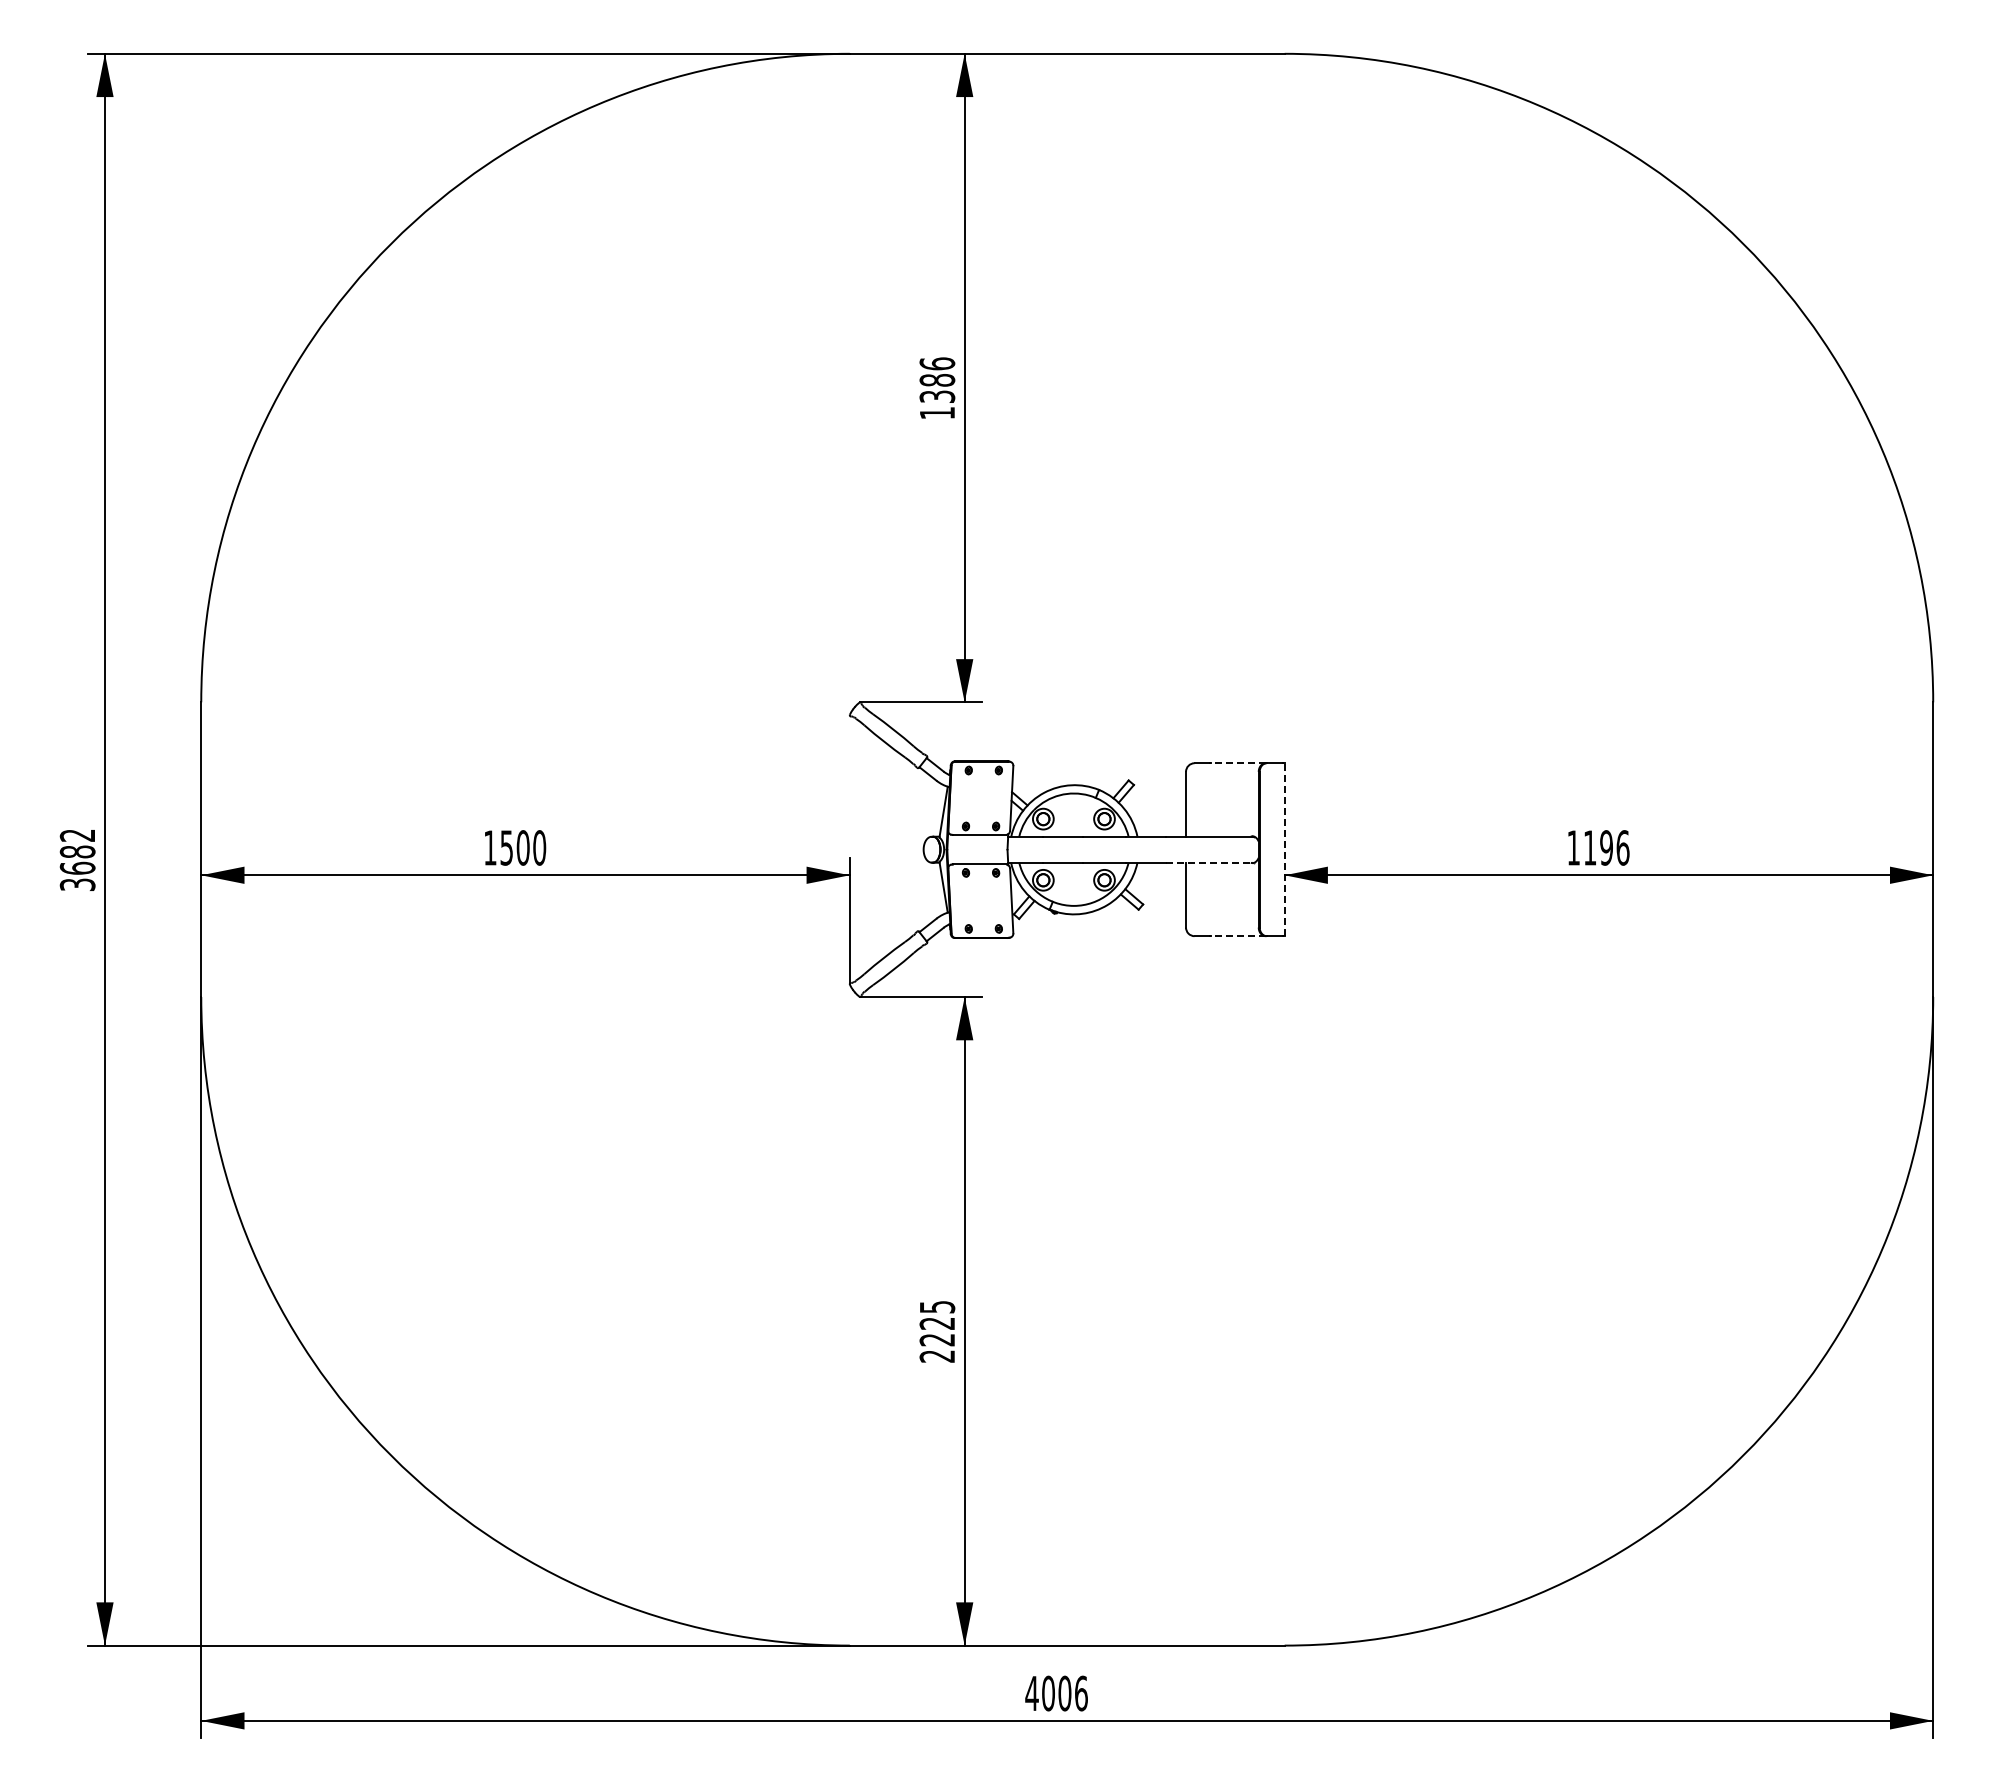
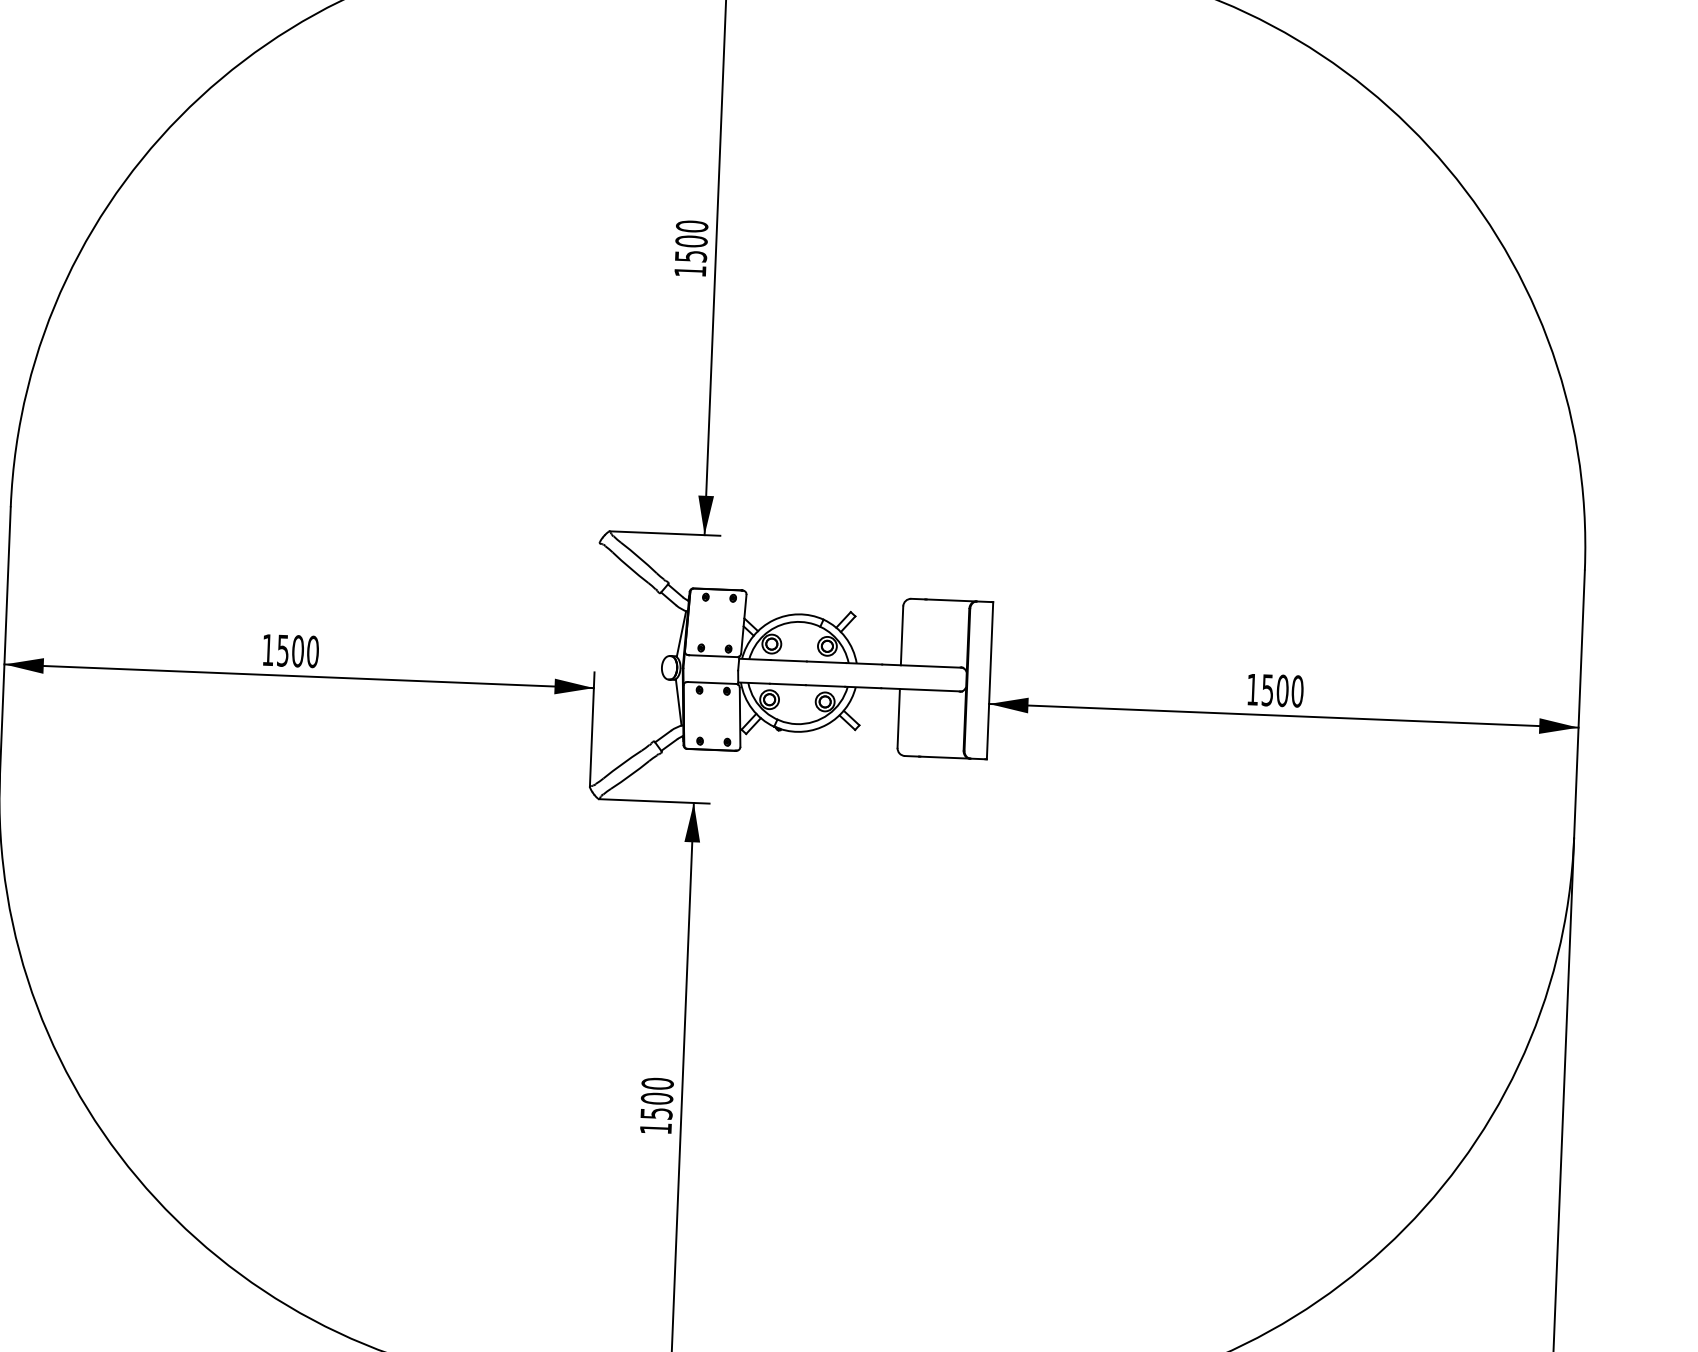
text: (937, 379) -> (691, 240), 1386 -> 1500
line: (1238, 763) -> (951, 600), dashed -> solid
text: (1606, 847) -> (1282, 690), 1196 -> 1500
line: (1284, 849) -> (989, 680), dashed -> solid
line: (1210, 862) -> (922, 689), dashed -> solid
line: (1238, 936) -> (944, 757), dashed -> solid
text: (937, 1331) -> (656, 1105), 2225 -> 1500

